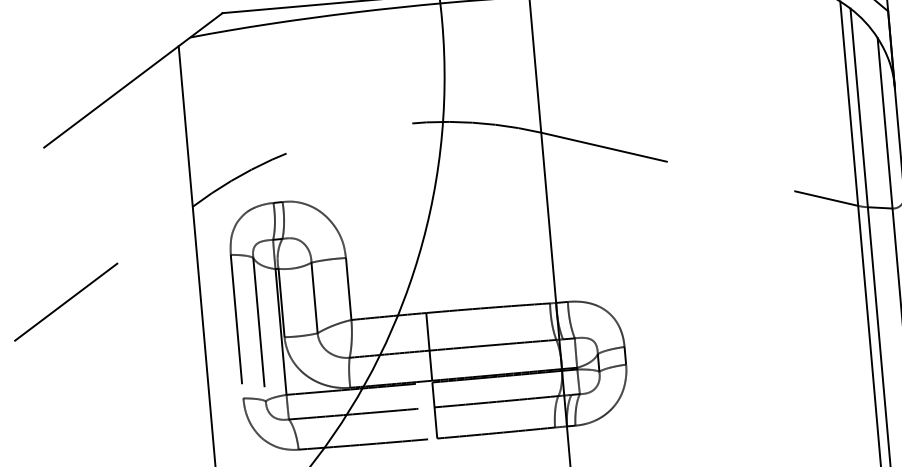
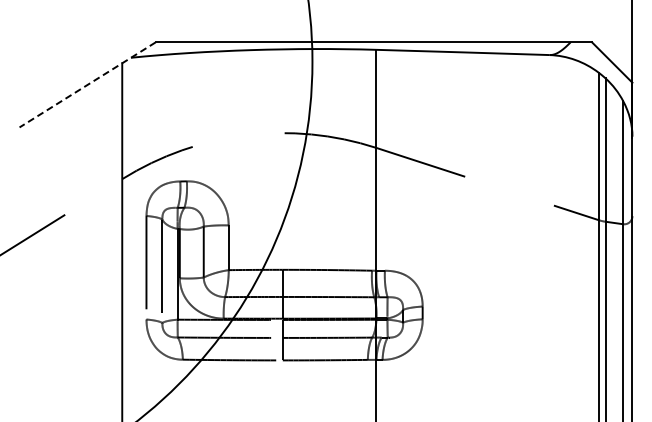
line: (133, 81) -> (87, 85), solid -> dashed

